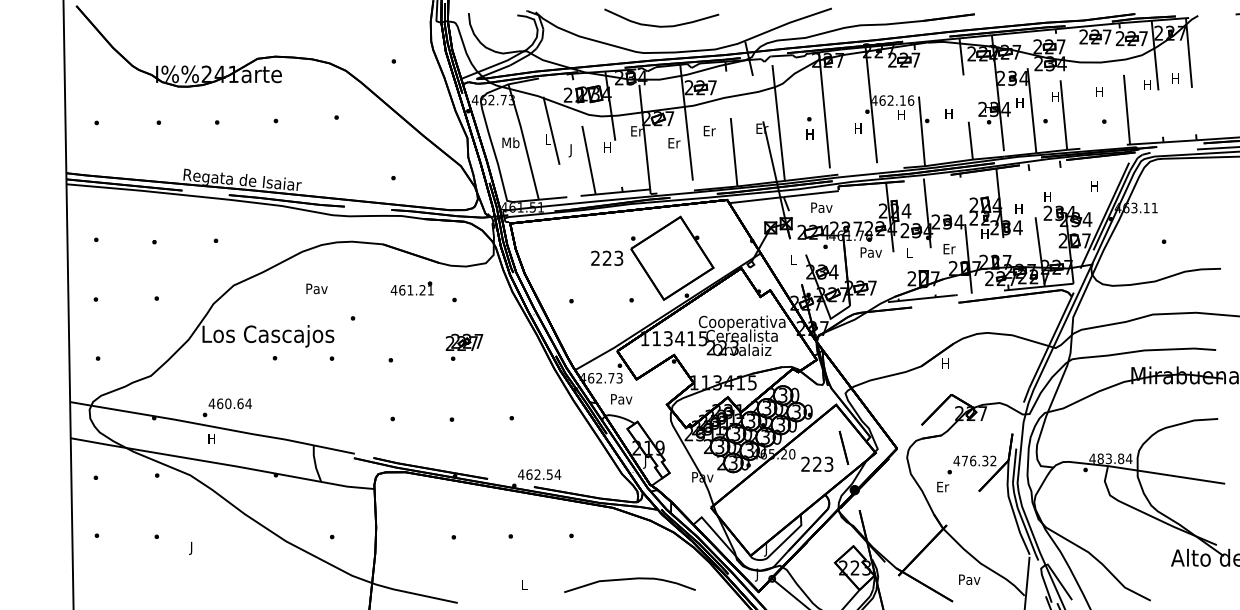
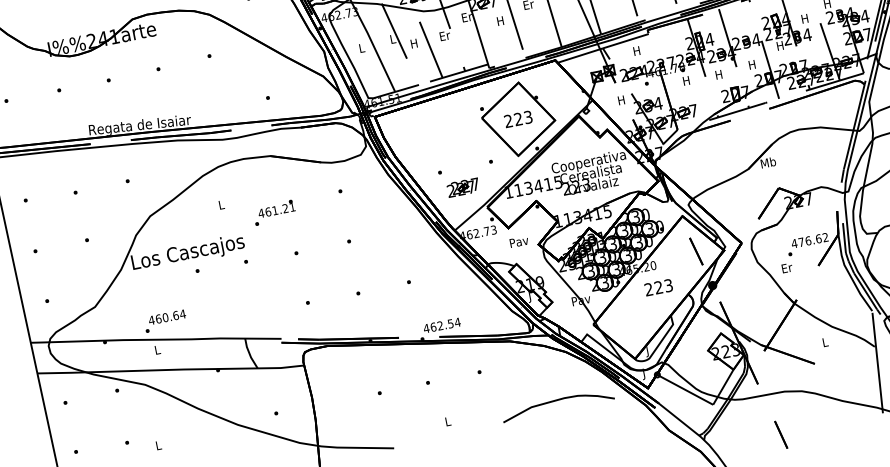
text: (510, 142) -> (361, 48), Mb -> L
text: (674, 143) -> (501, 21), Er -> H
text: (608, 147) -> (445, 35), H -> Er
text: (571, 150) -> (414, 44), J -> H
text: (821, 207) -> (636, 50), Pav -> H
text: (949, 249) -> (752, 65), Er -> H
text: (870, 252) -> (686, 80), Pav -> H
text: (909, 252) -> (719, 74), L -> H
text: (607, 257) -> (518, 118), moved
text: (793, 259) -> (621, 99), L -> H
text: (316, 288) -> (221, 204), Pav -> L
text: (411, 288) -> (275, 208), moved
part: (464, 341) -> (463, 186), moved
text: (944, 363) -> (767, 162), H -> Mb
text: (621, 399) -> (519, 242), moved
text: (211, 438) -> (157, 349), H -> L
text: (985, 460) -> (818, 238), 476.32 -> 476.62
text: (817, 463) -> (658, 286), moved
text: (191, 547) -> (158, 446), J -> L
text: (969, 579) -> (825, 342), Pav -> L
curve: (627, 580) -> (555, 401), moved

